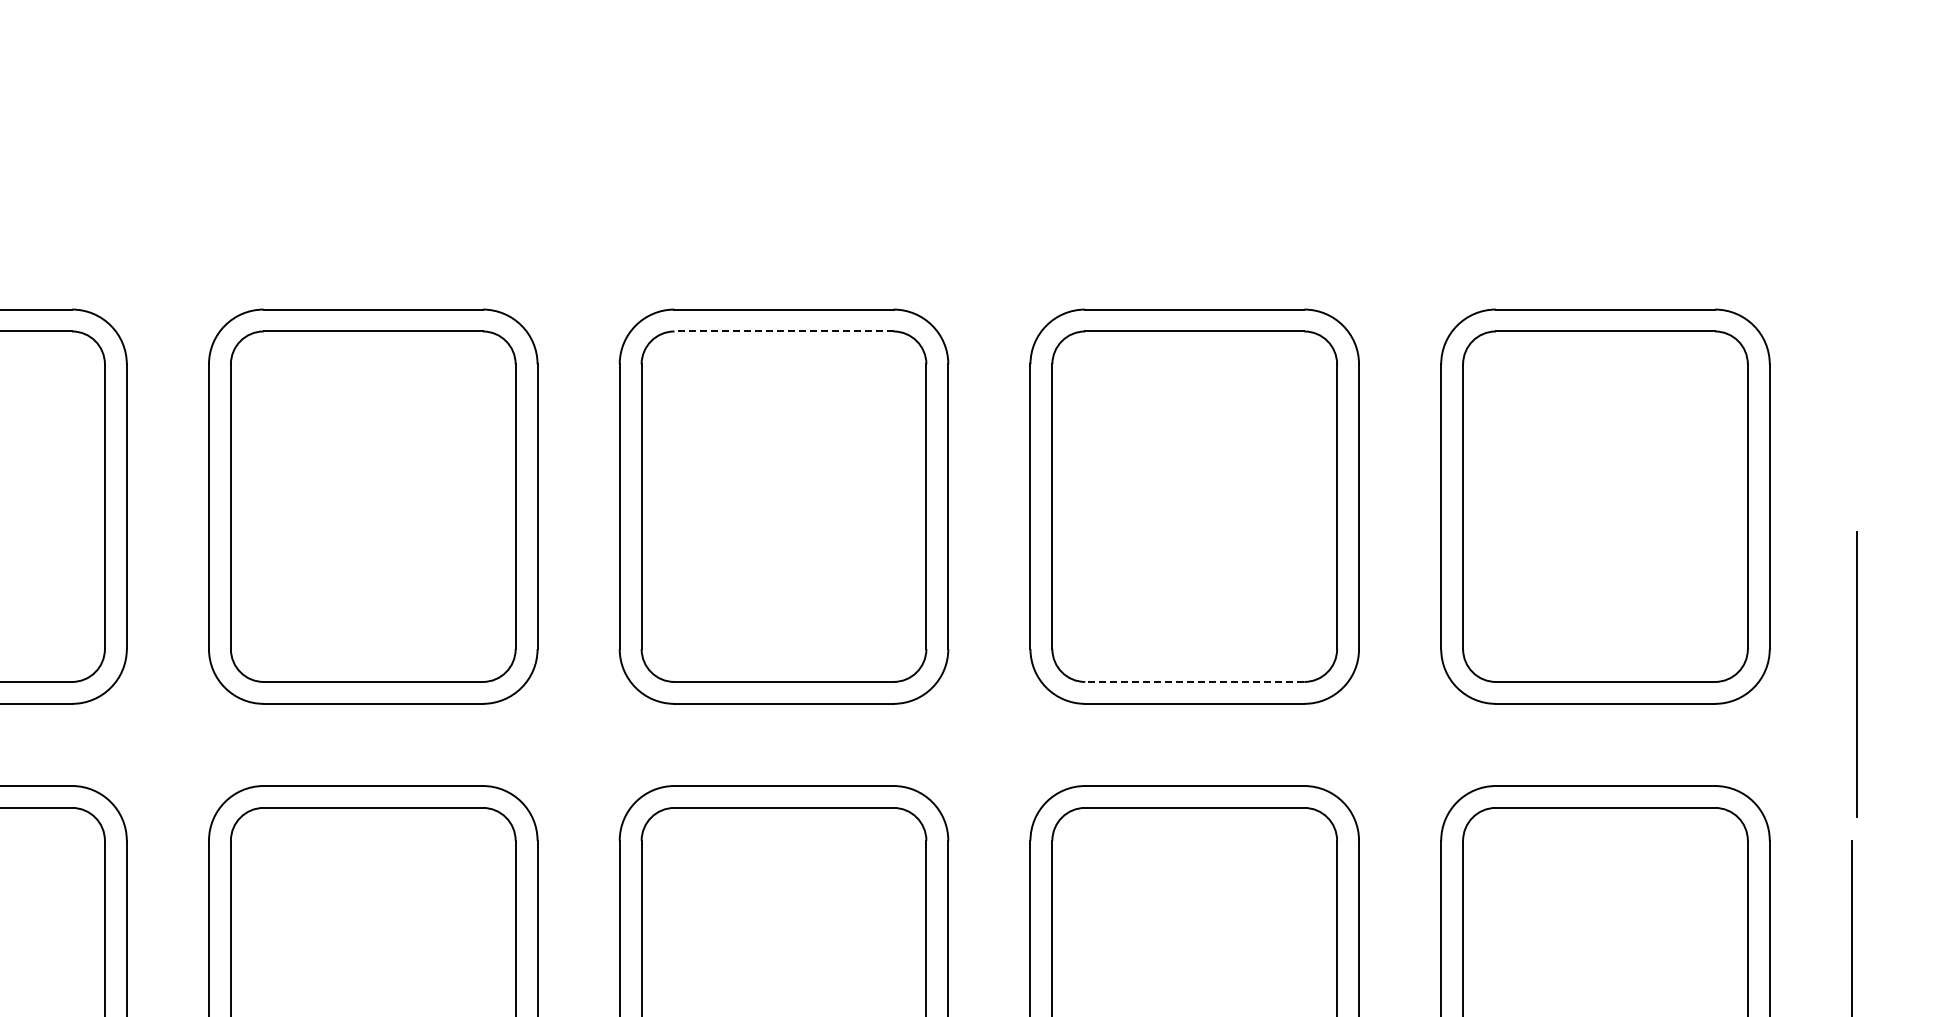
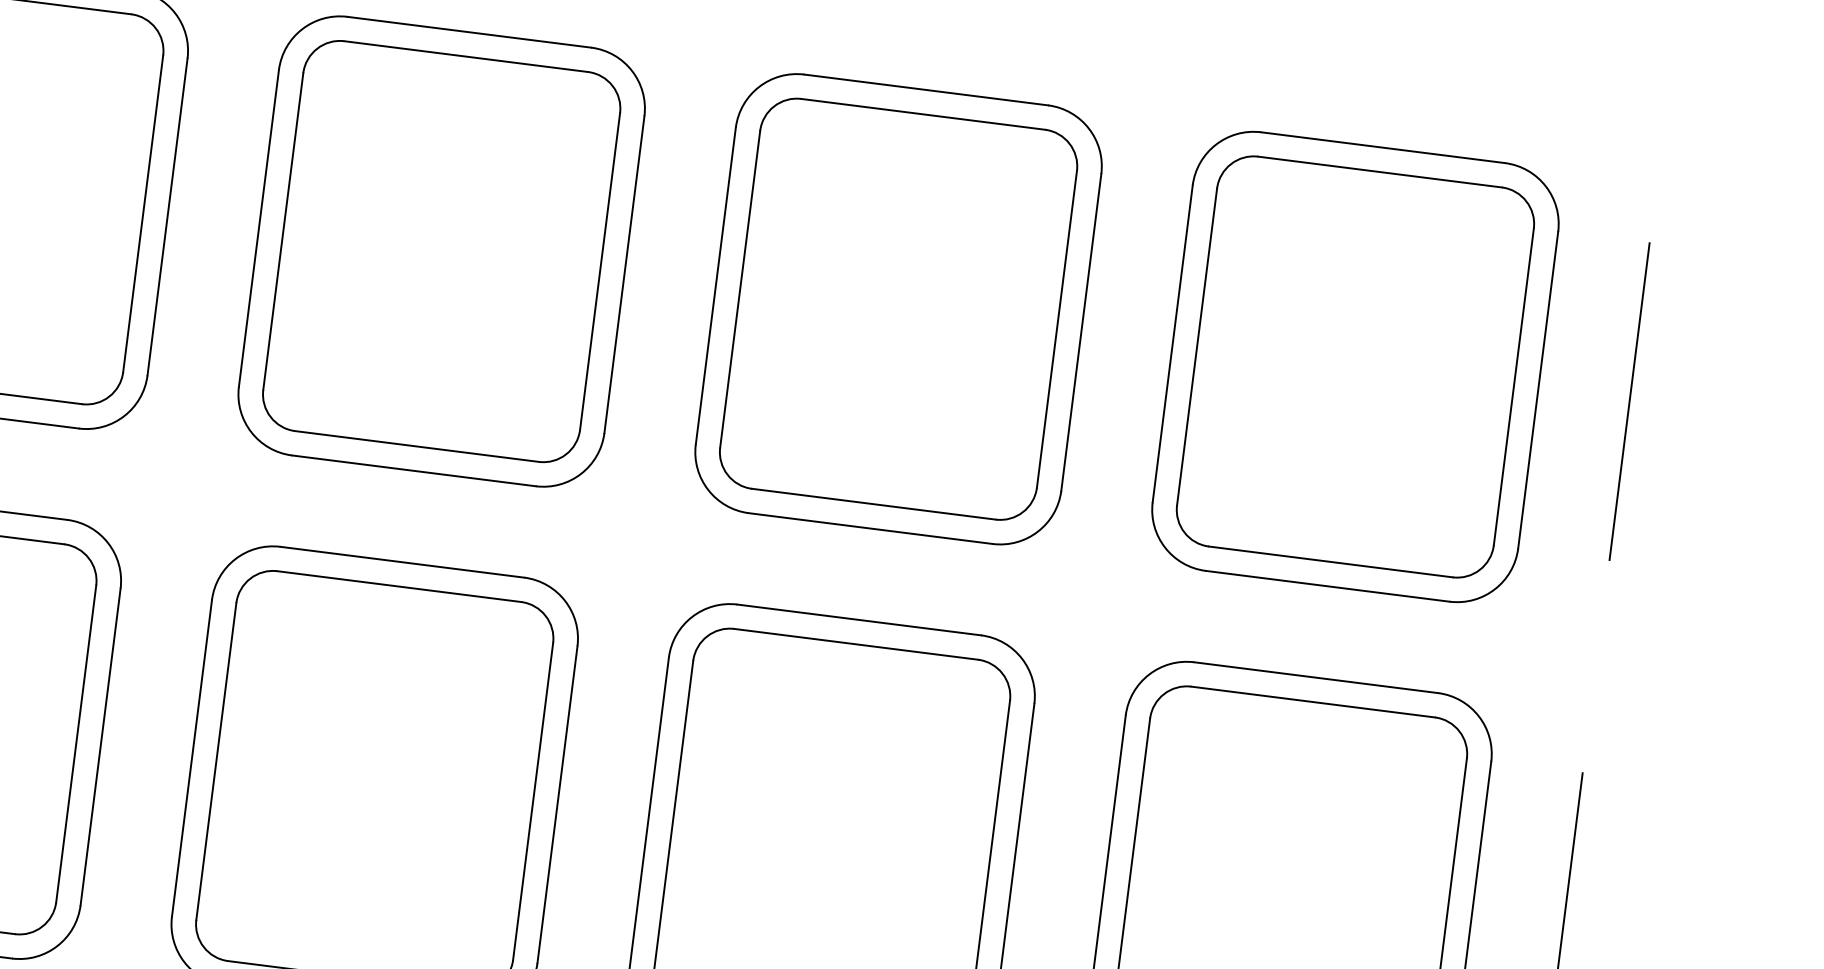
line: (784, 331) -> (466, 56), dashed -> solid
line: (1856, 674) -> (1629, 401), moved
line: (1194, 681) -> (873, 503), dashed -> solid

